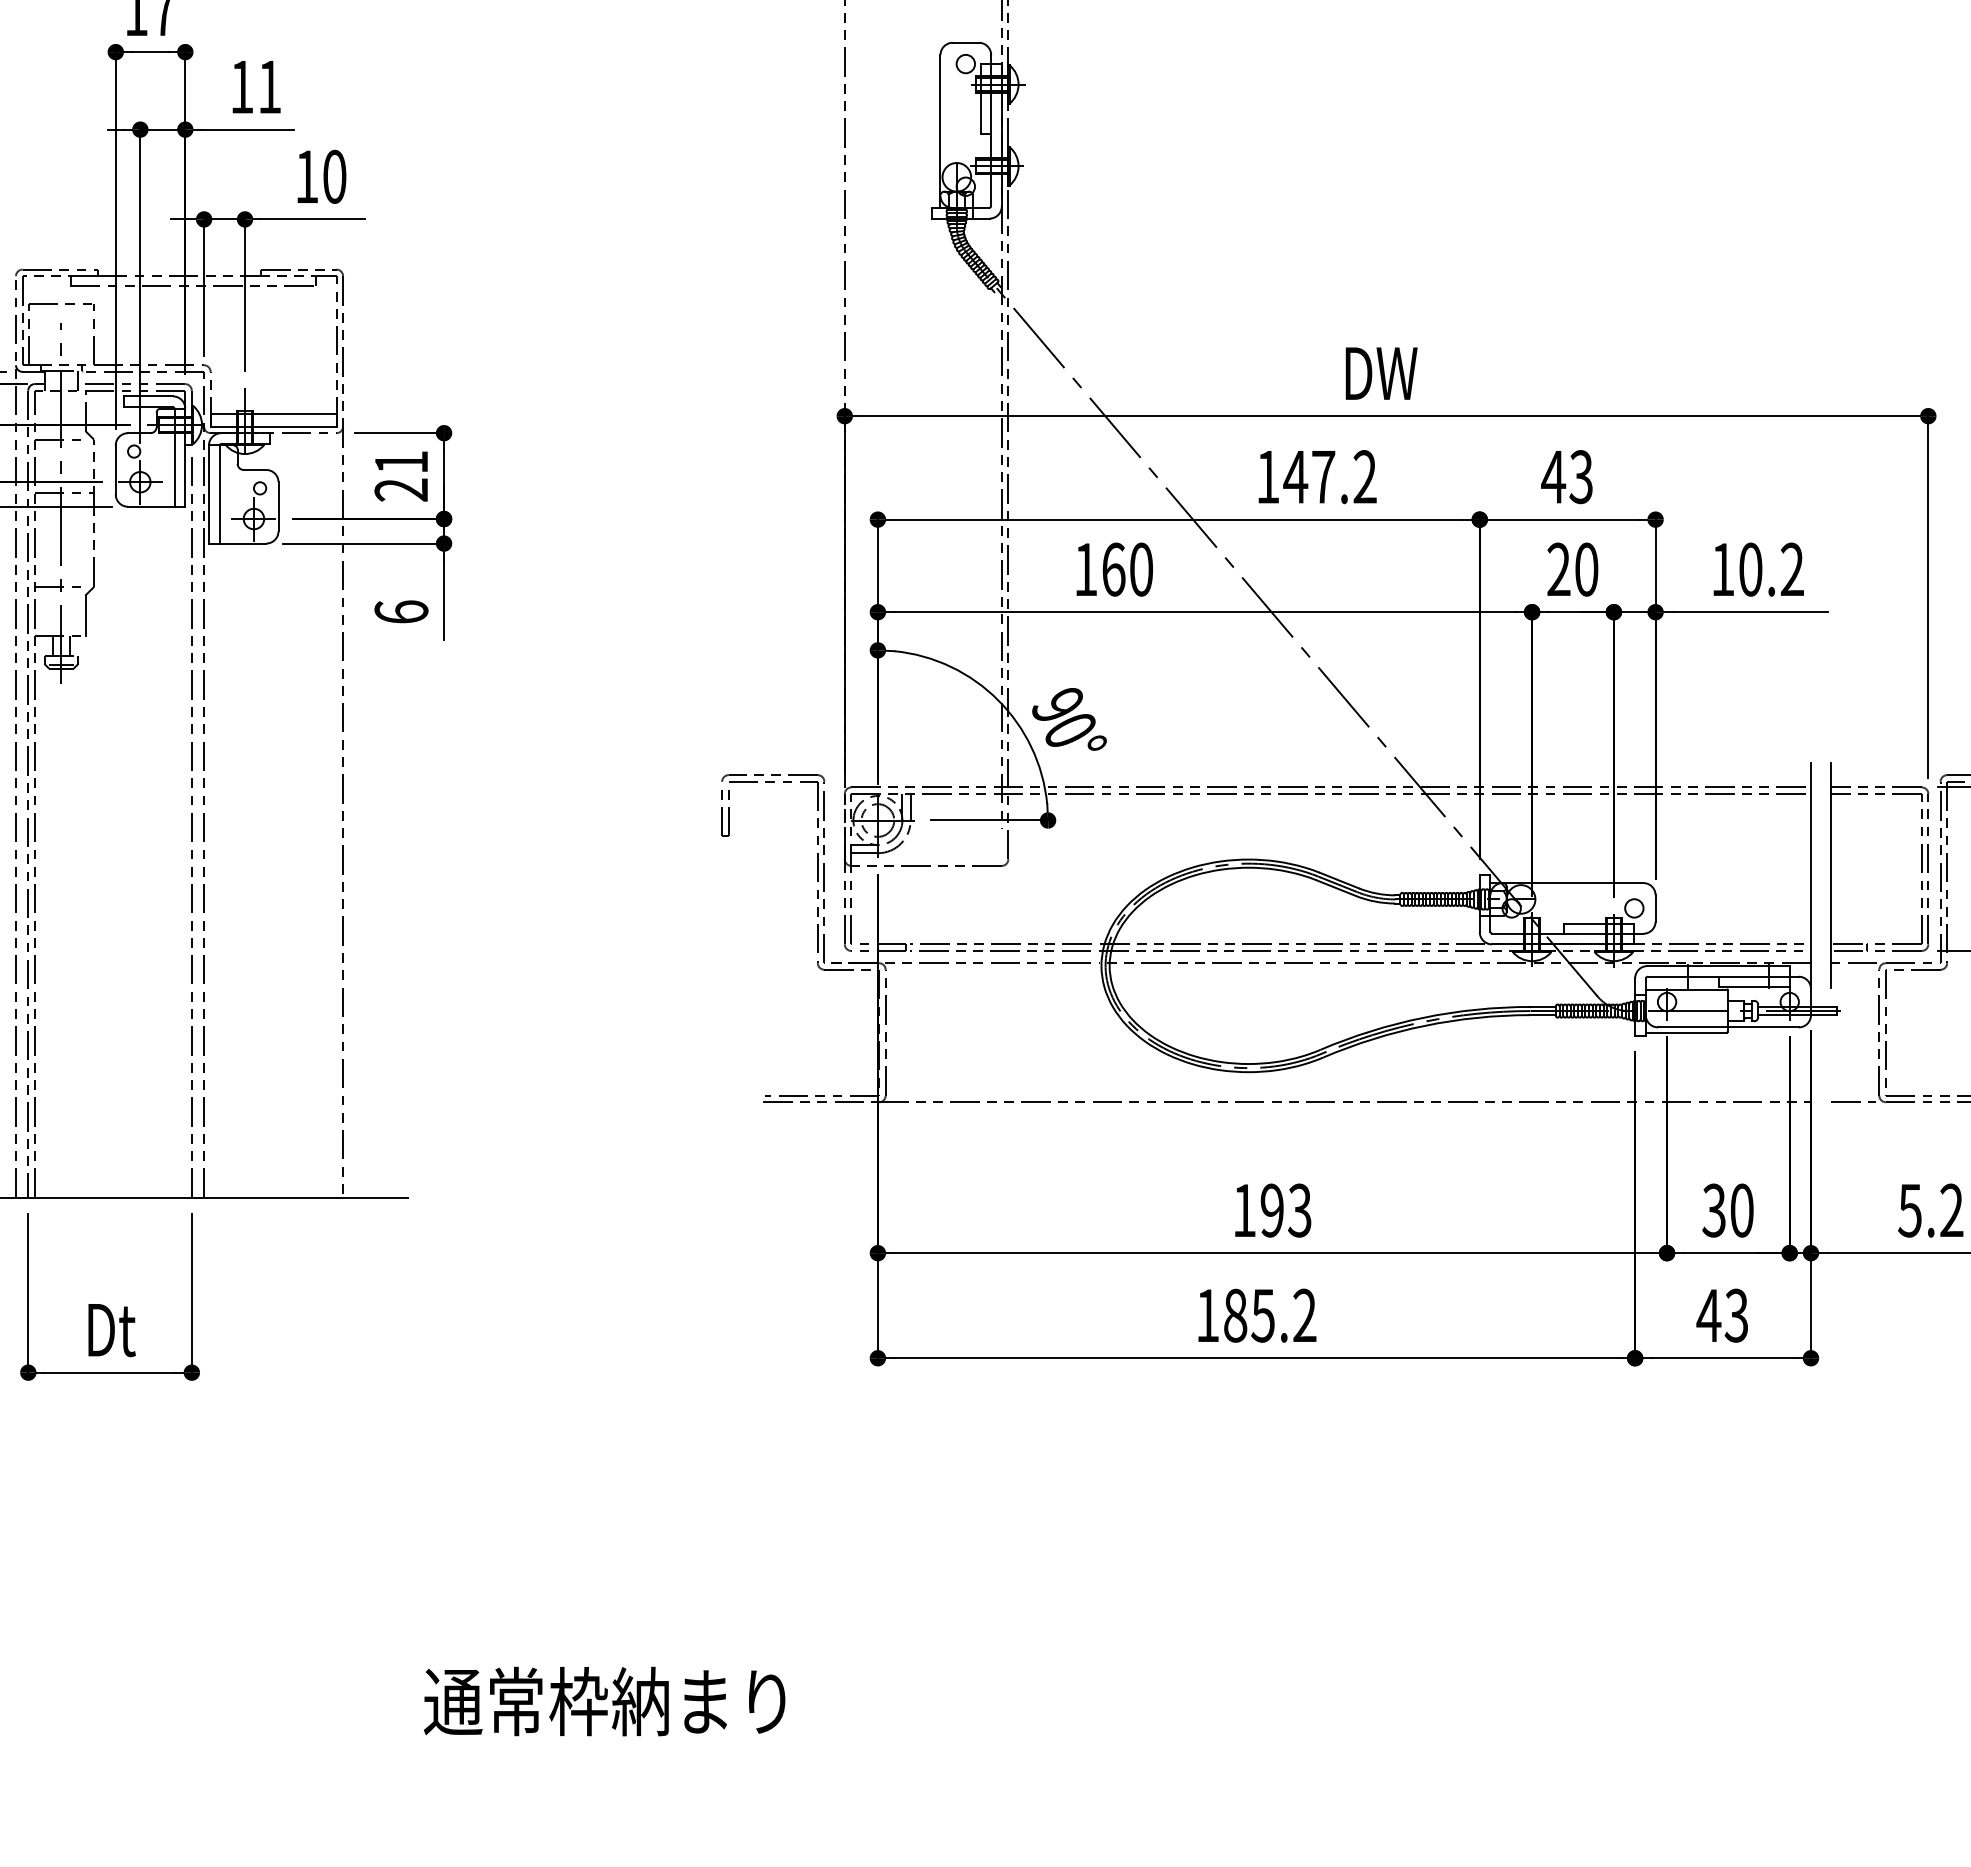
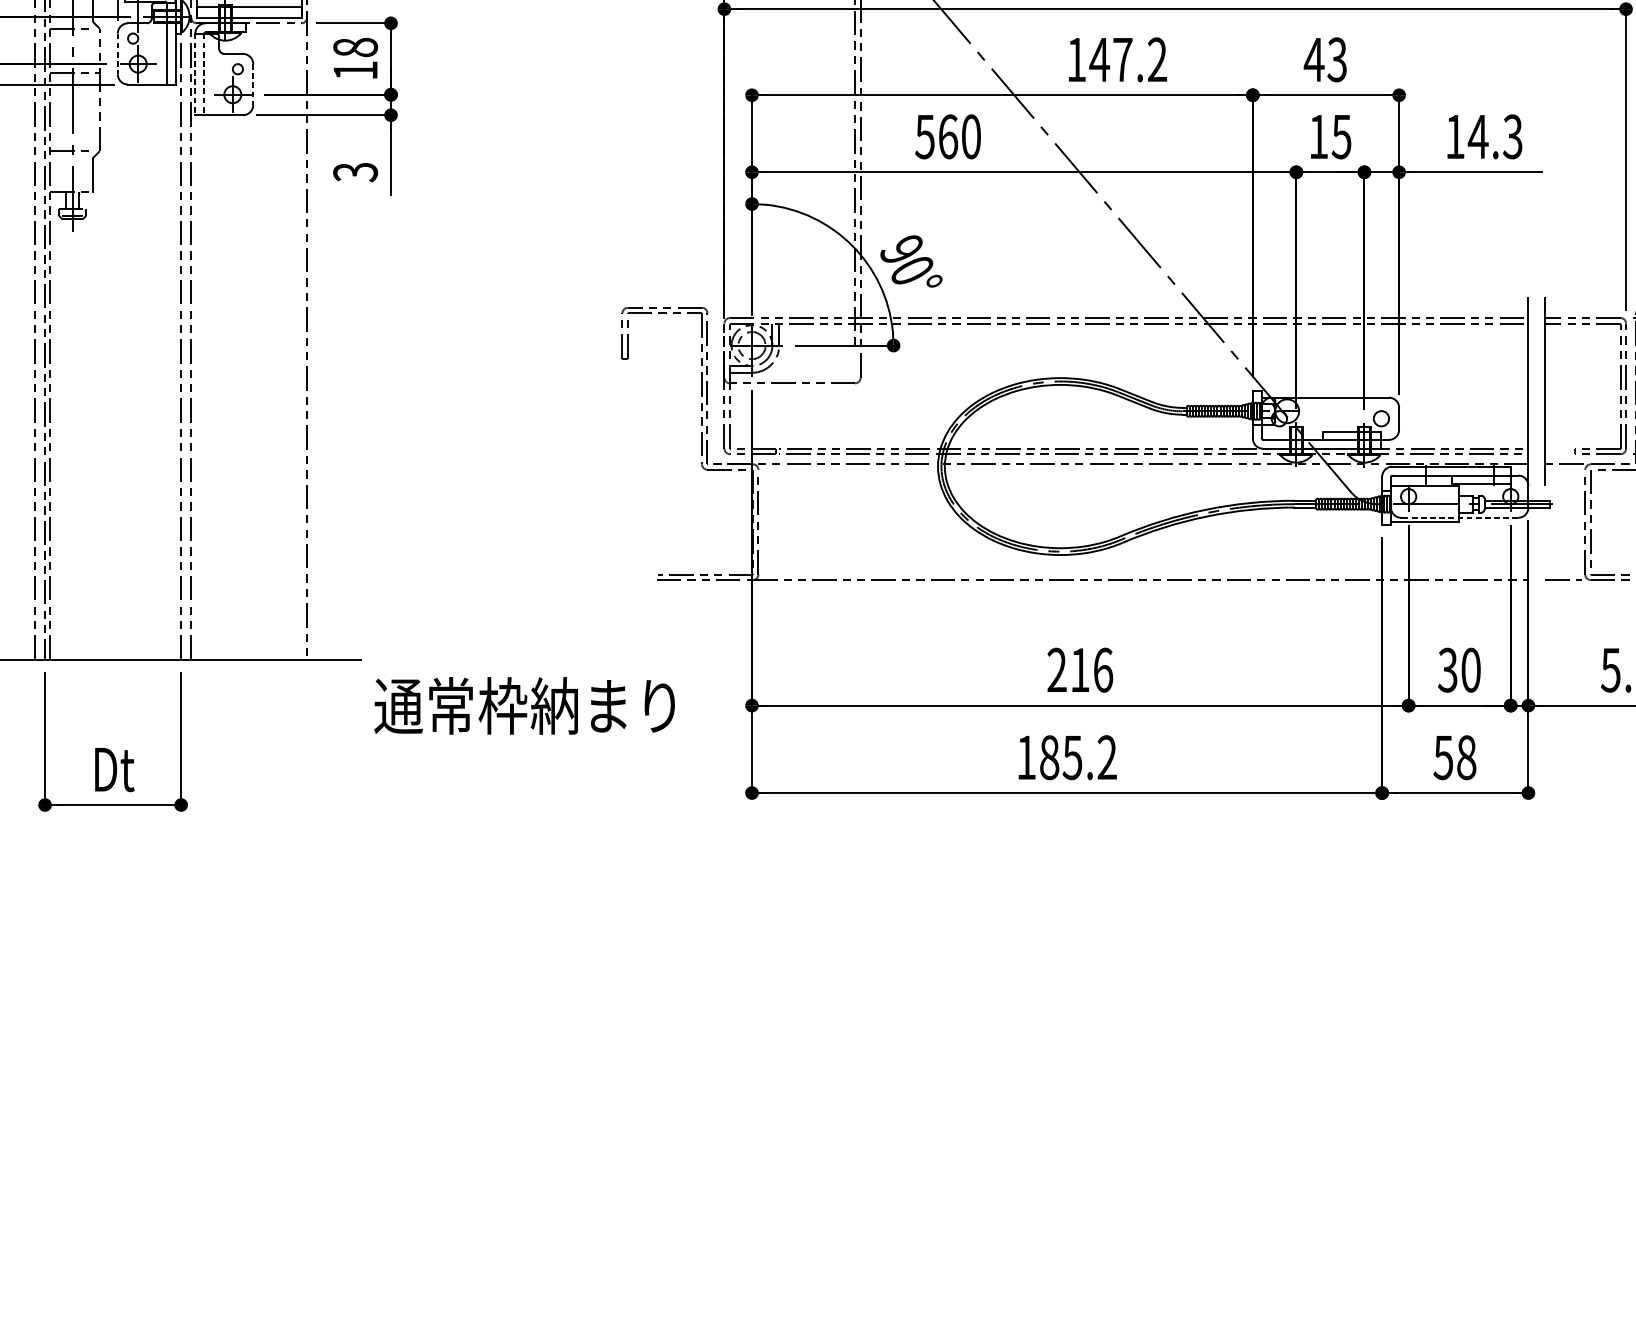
line: (115, 469) -> (117, 53), solid -> dashed
text: (401, 475) -> (355, 58), 21 -> 18
line: (209, 495) -> (195, 75), solid -> dashed
line: (219, 495) -> (204, 75), solid -> dashed
line: (278, 506) -> (253, 84), solid -> dashed
text: (1085, 569) -> (924, 136), 160 -> 560
text: (1572, 569) -> (1329, 136), 20 -> 15
text: (1770, 569) -> (1494, 136), 10.2 -> 14.3
text: (401, 612) -> (355, 172), 6 -> 3
line: (1846, 944) -> (1557, 448), removed
line: (1847, 950) -> (1558, 453), removed
line: (1727, 1027) -> (1458, 517), solid -> dashed
text: (1272, 1210) -> (1080, 670), 193 -> 216
text: (1722, 1315) -> (1454, 757), 43 -> 58
text: (604, 1701) -> (524, 705), moved

